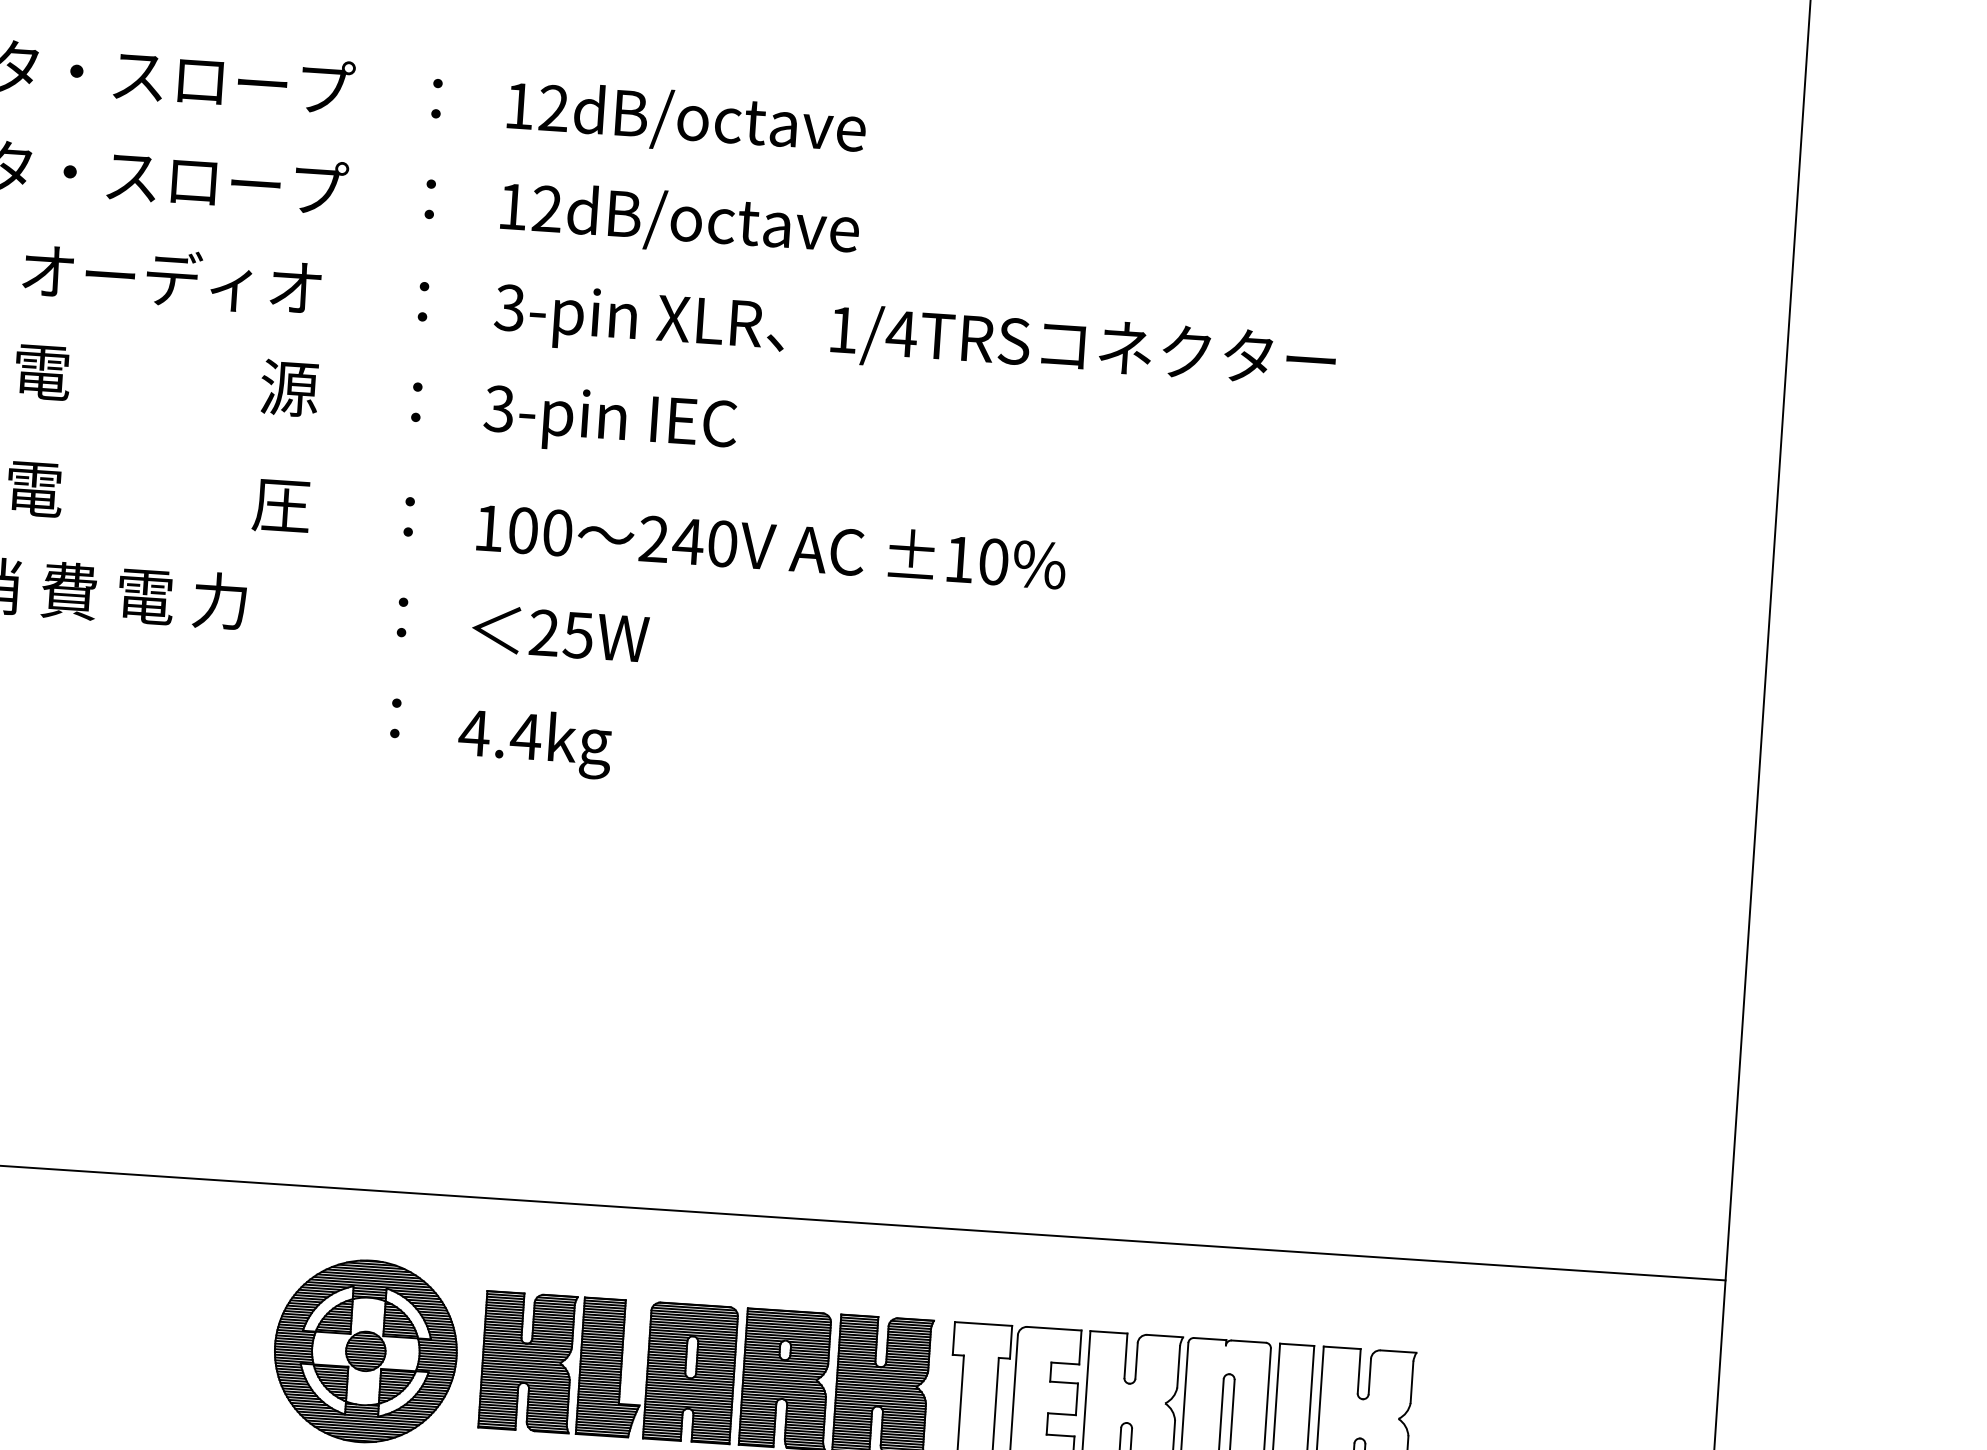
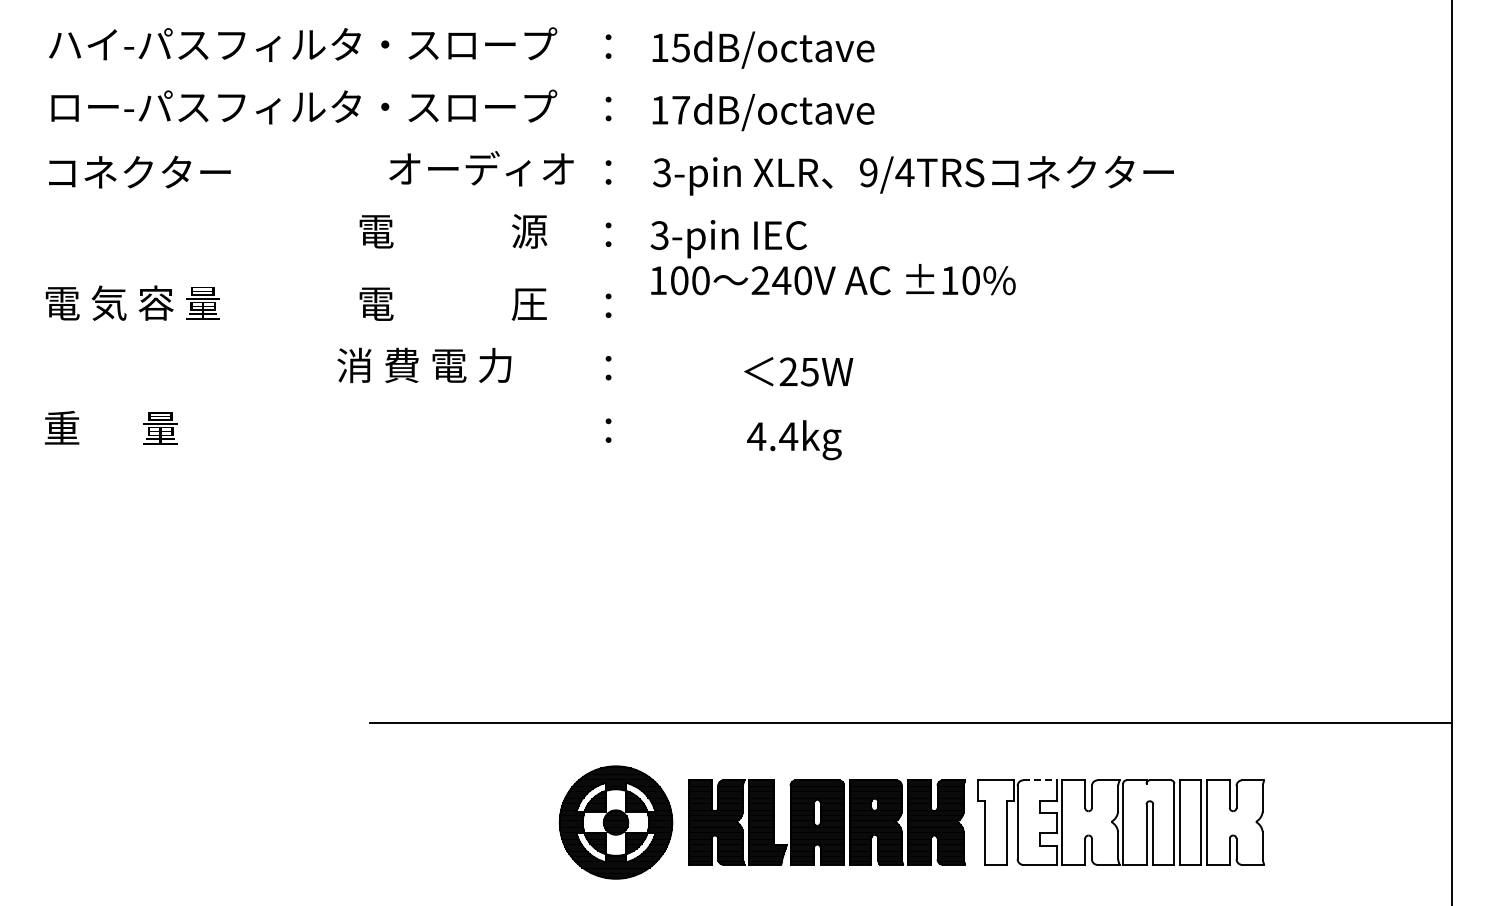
text: (552, 107) -> (680, 47), 12dB/octave -> 15dB/octave
text: (547, 207) -> (681, 109), 12dB/octave -> 17dB/octave
text: (172, 278) -> (481, 168), moved
text: (842, 329) -> (868, 172), 1/4TRS -> 9/4TRS
text: (771, 545) -> (833, 279), moved
text: (560, 633) -> (798, 371), moved
text: (535, 743) -> (794, 440), moved
line: (1055, 1329) -> (1040, 780), solid -> dashed

